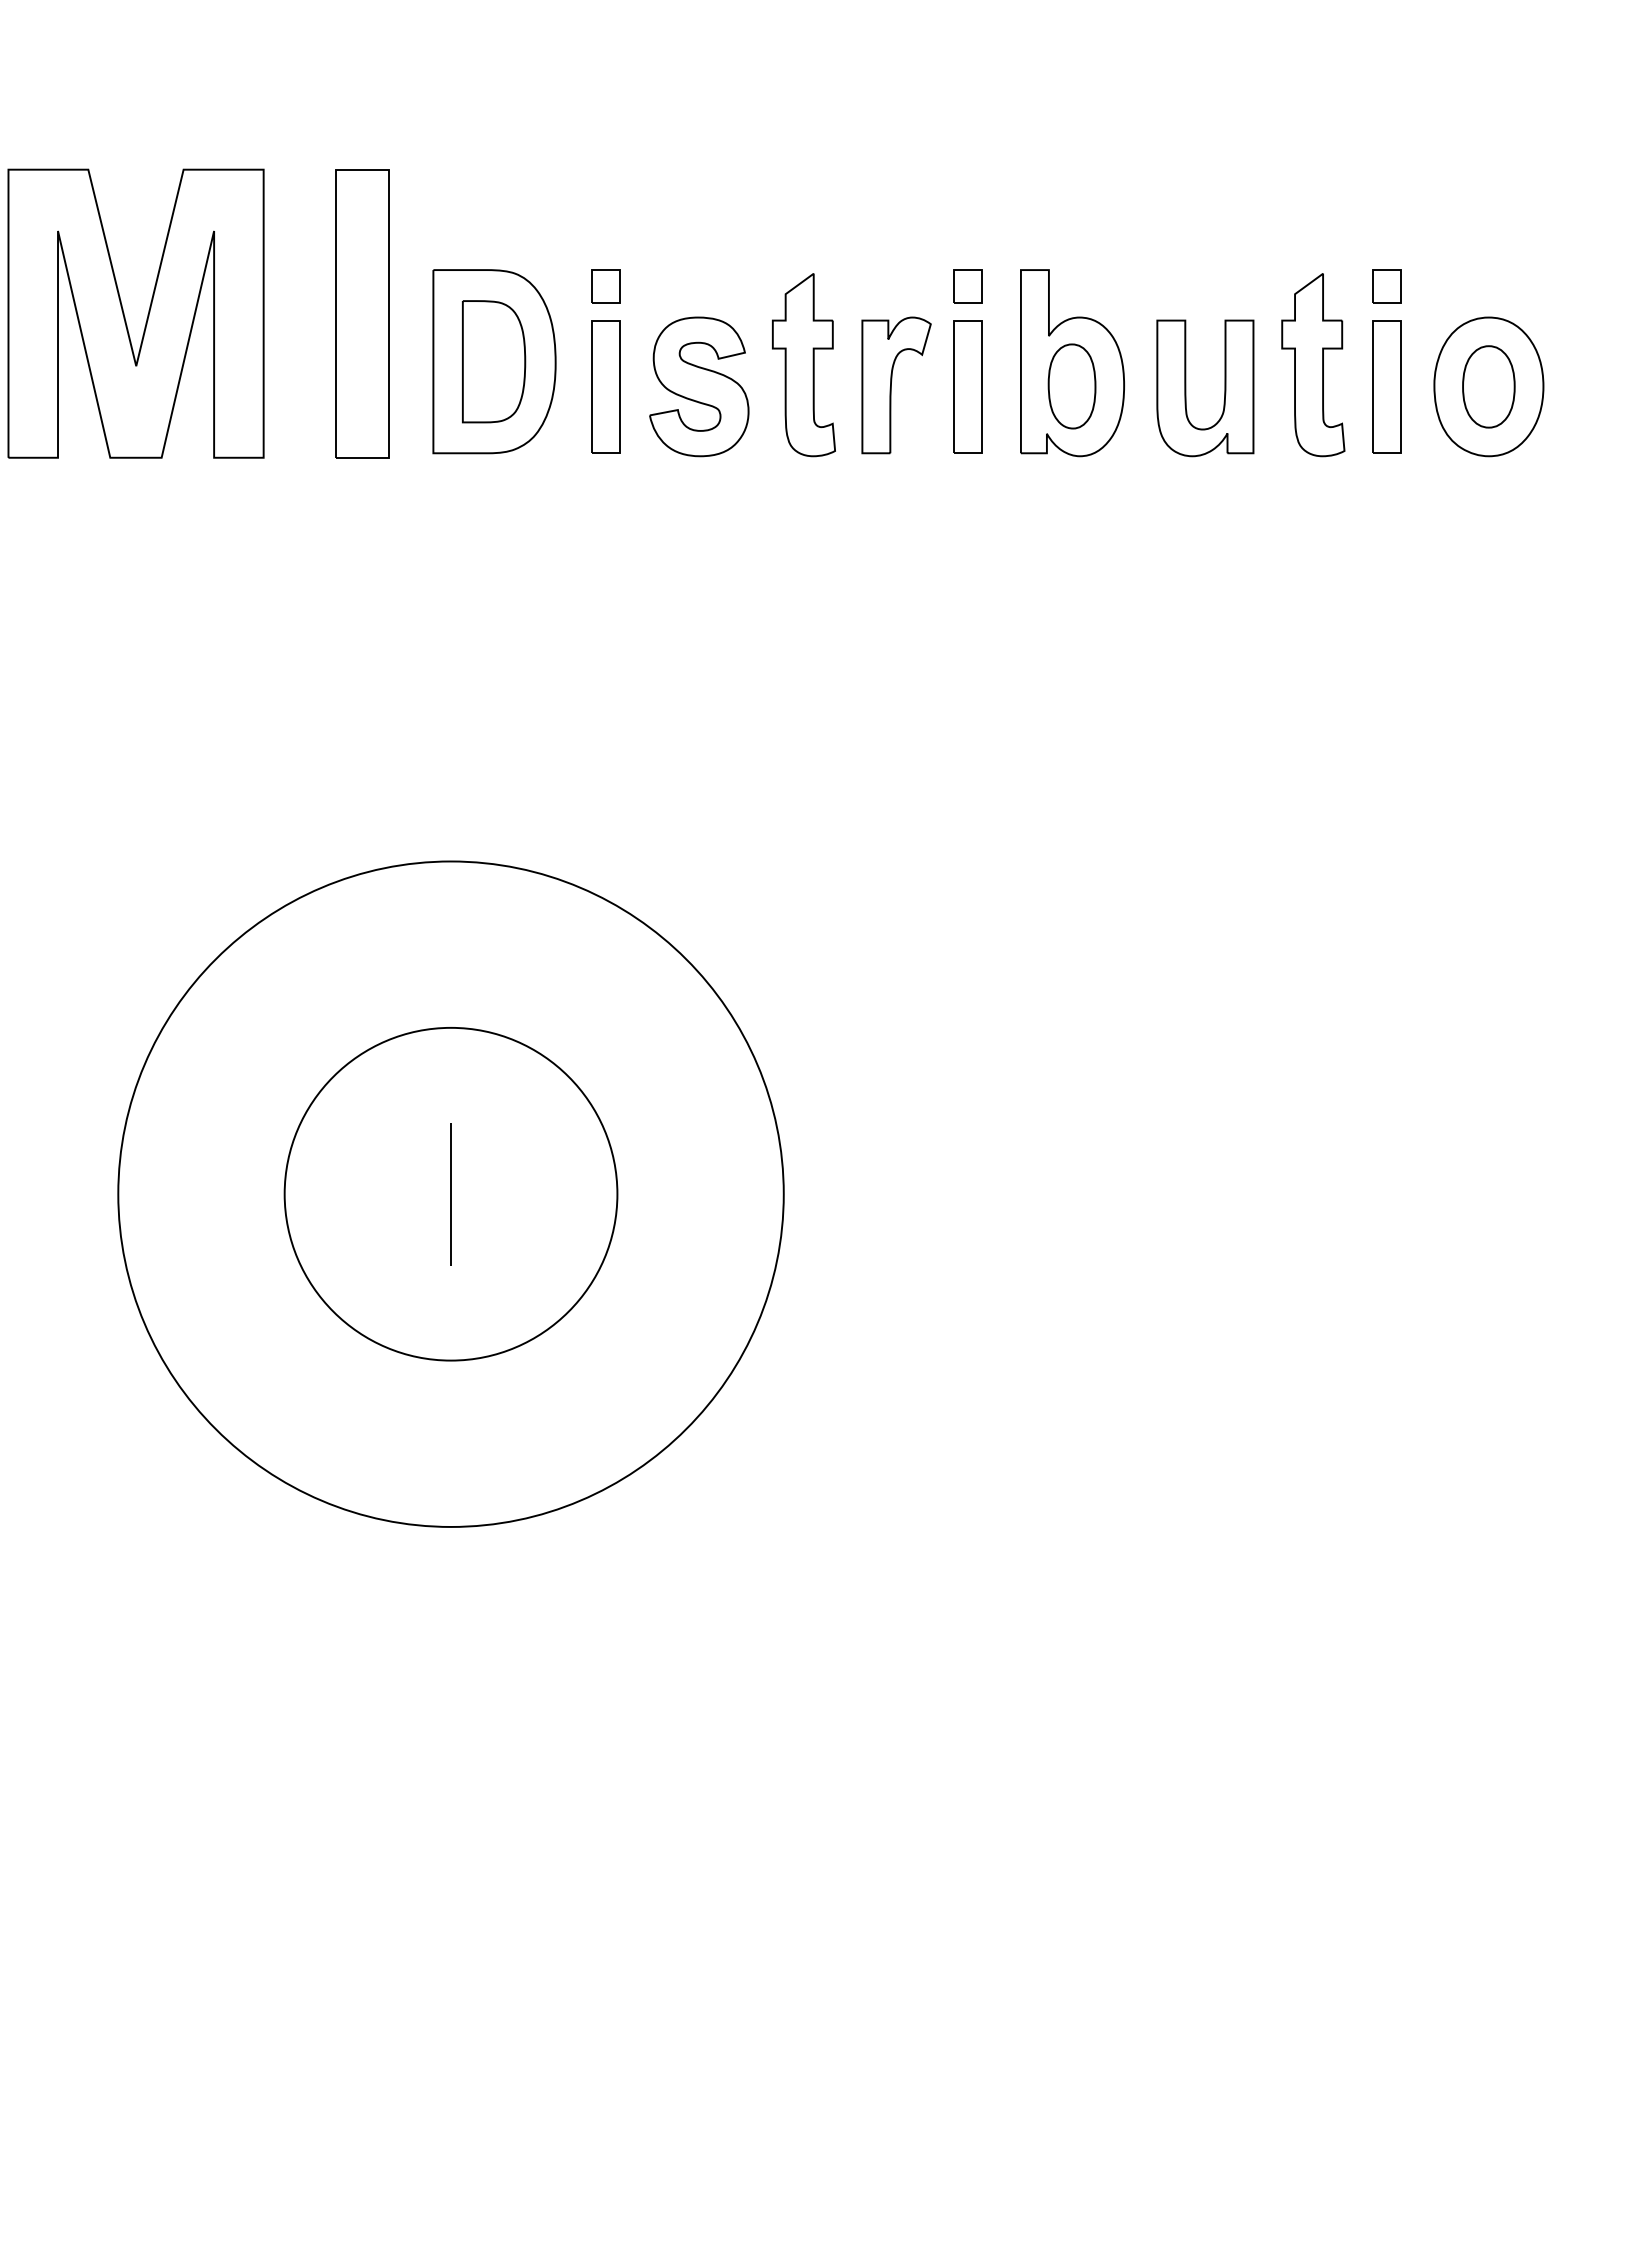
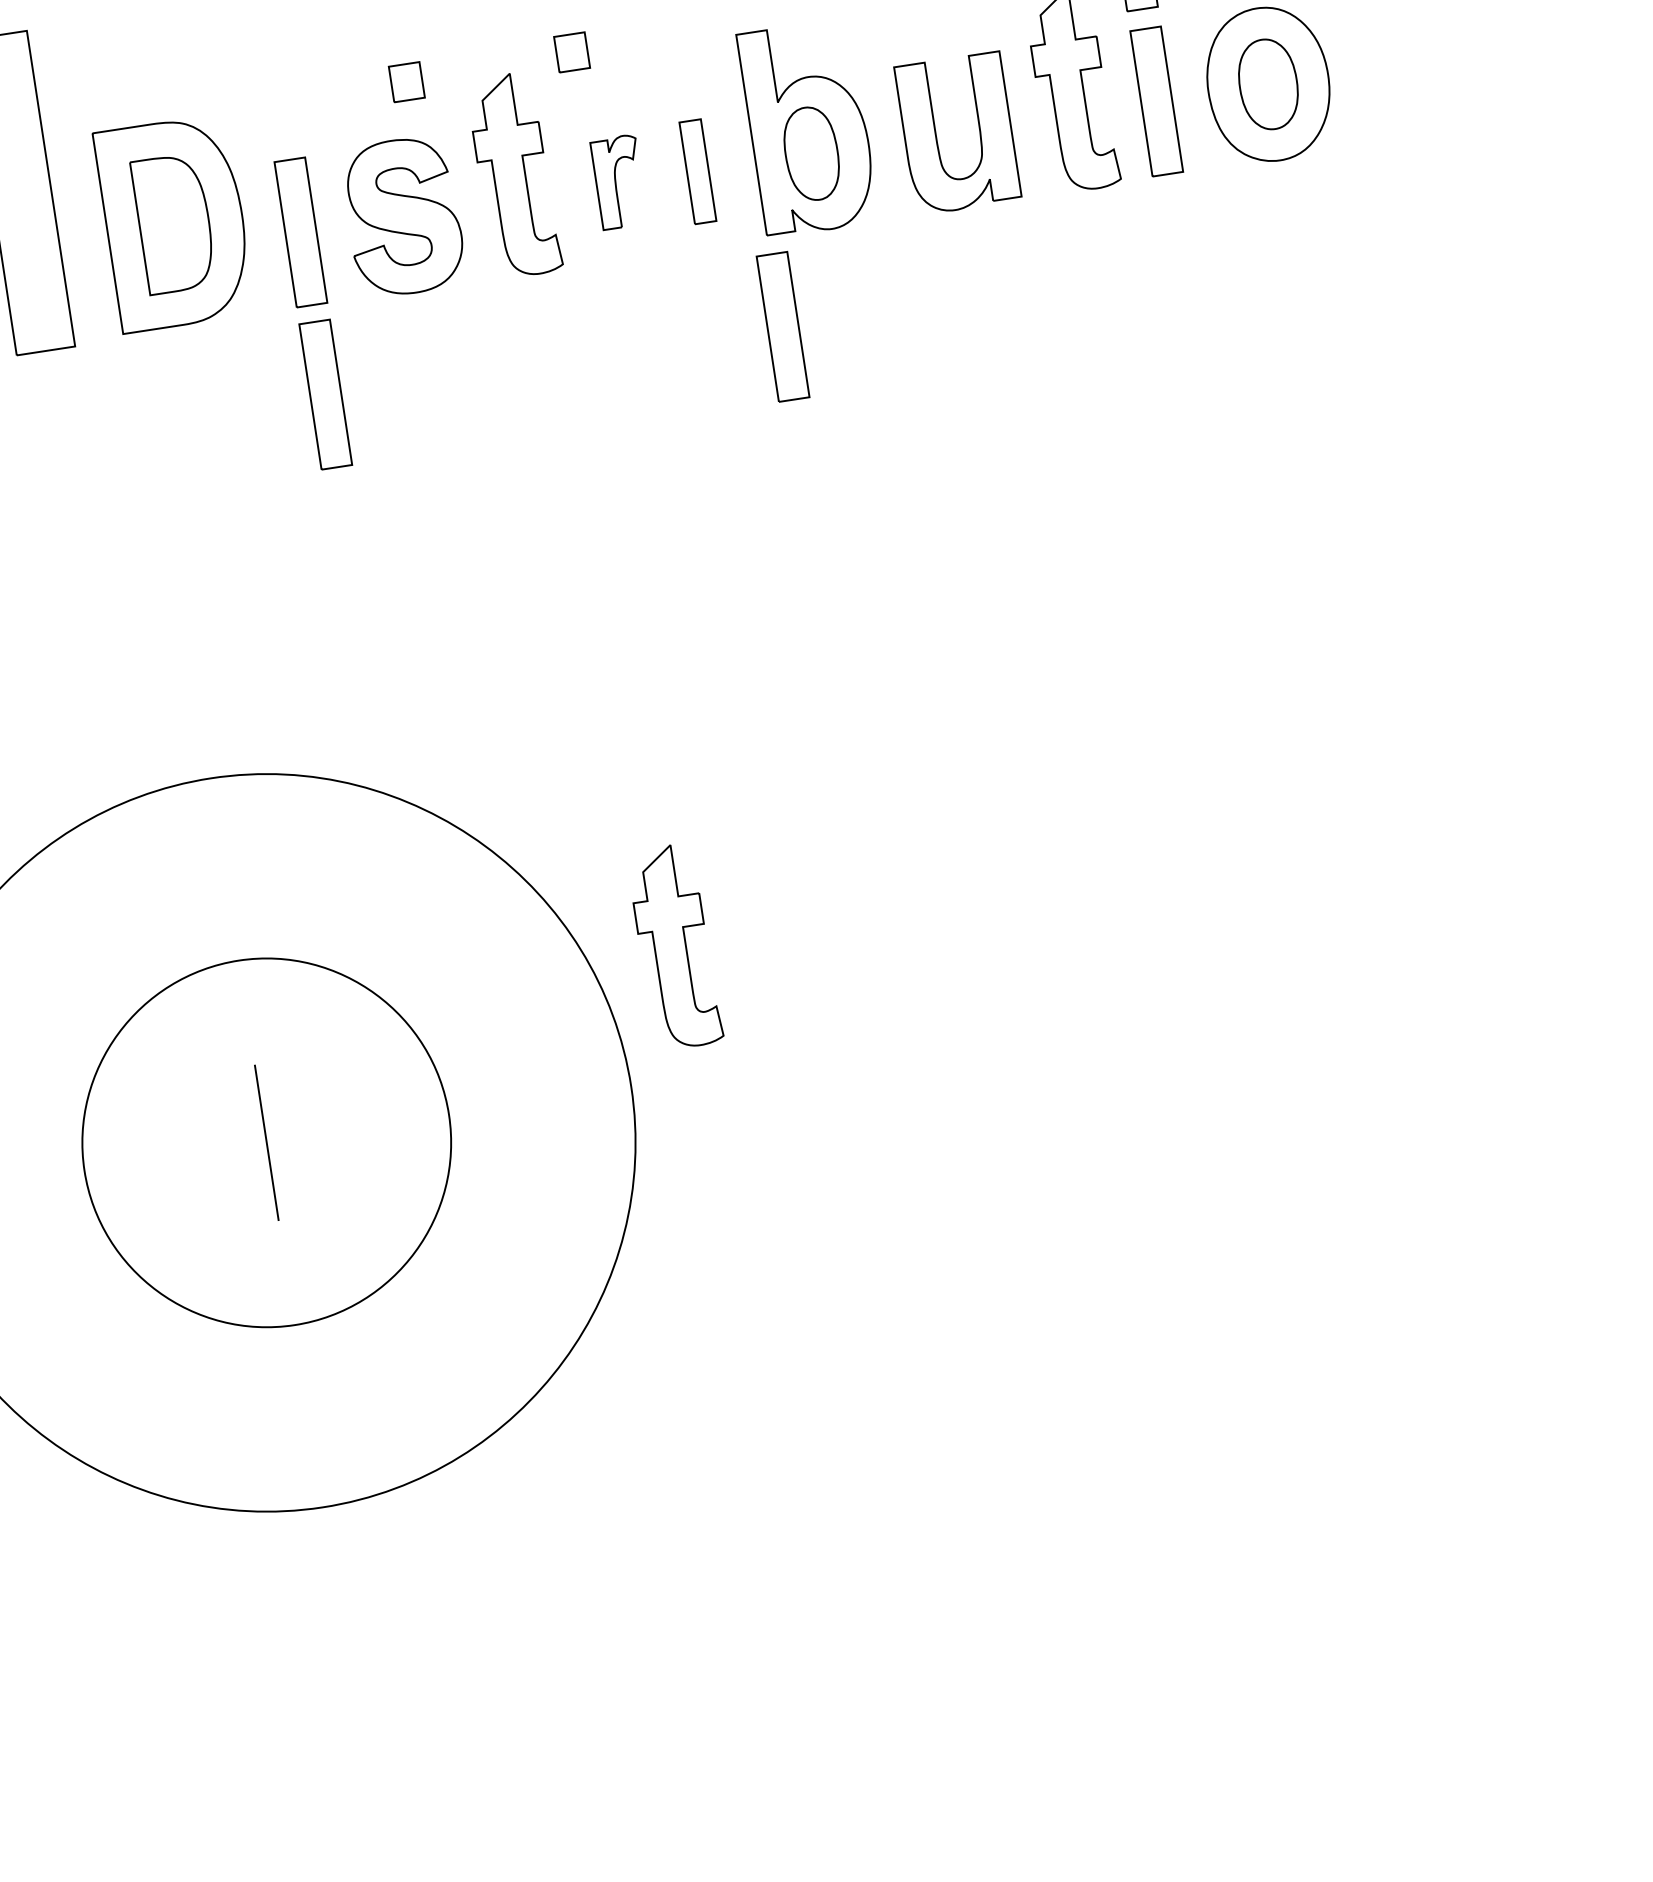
part: (605, 286) -> (406, 82), moved
part: (967, 286) -> (571, 52), moved
part: (896, 385) -> (619, 182), size x0.6
part: (967, 386) -> (697, 171), size x0.7
part: (605, 534) -> (325, 394), added
part: (1022, 536) -> (782, 326), added
part: (841, 1075) -> (674, 947), added

